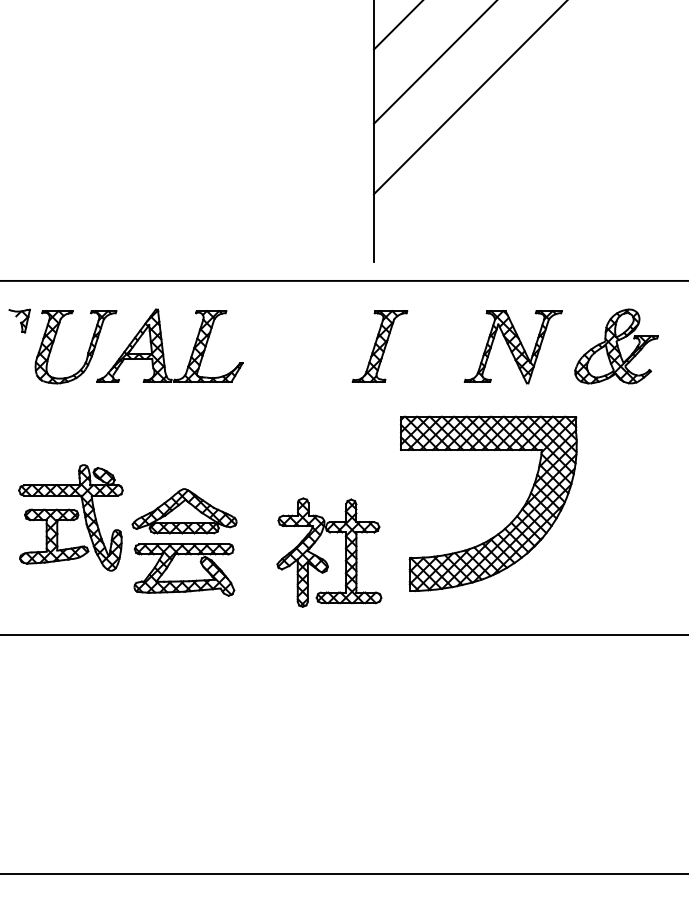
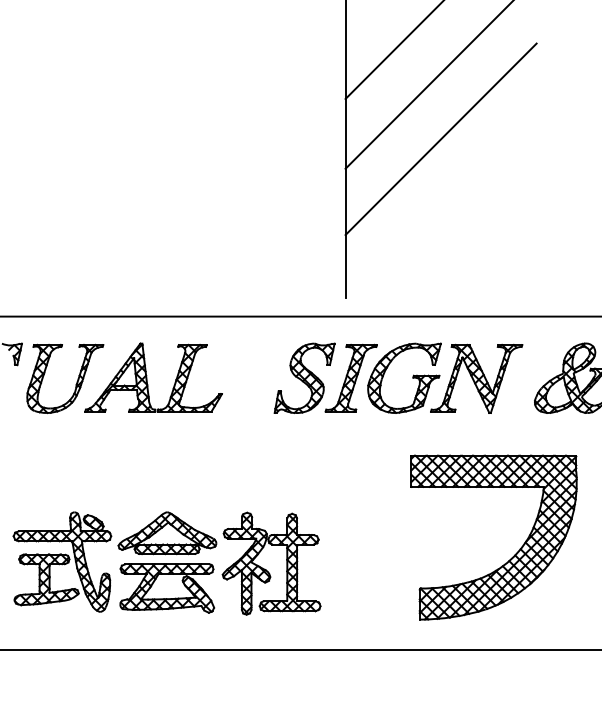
part: (330, 346) -> (304, 378), added
part: (444, 346) -> (411, 378), added
part: (70, 517) -> (62, 561), moved
part: (504, 527) -> (508, 559), moved
part: (323, 558) -> (266, 569), moved

